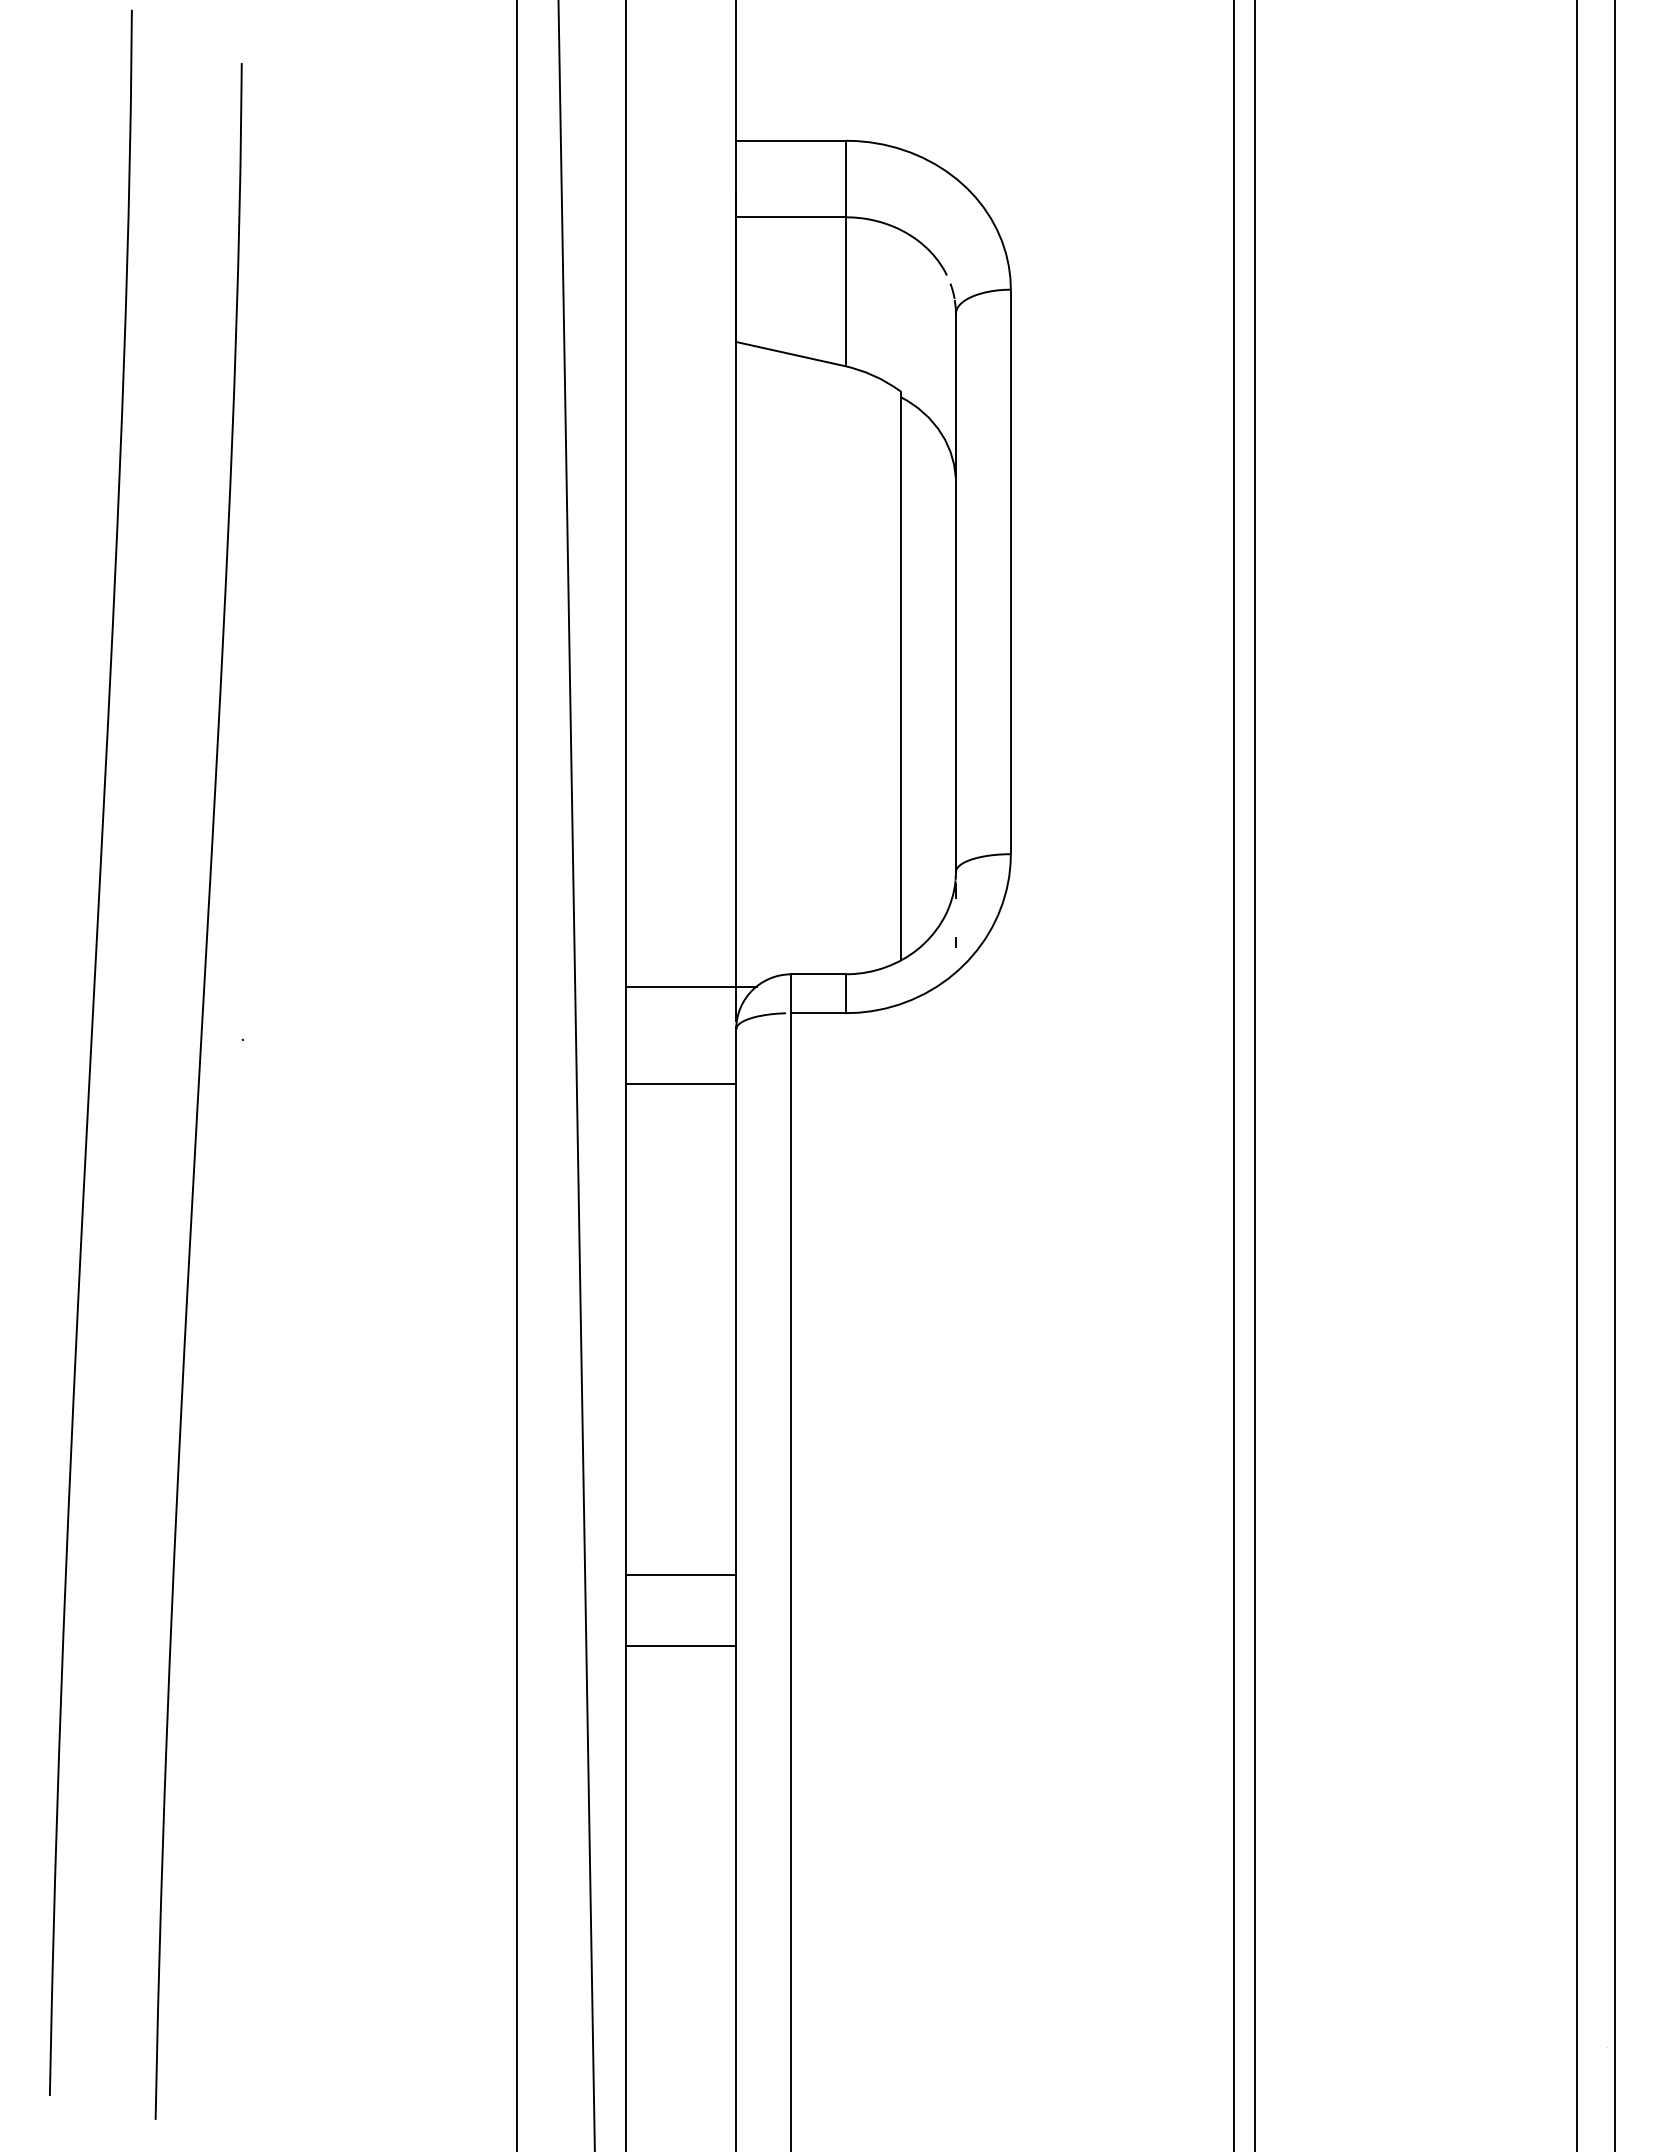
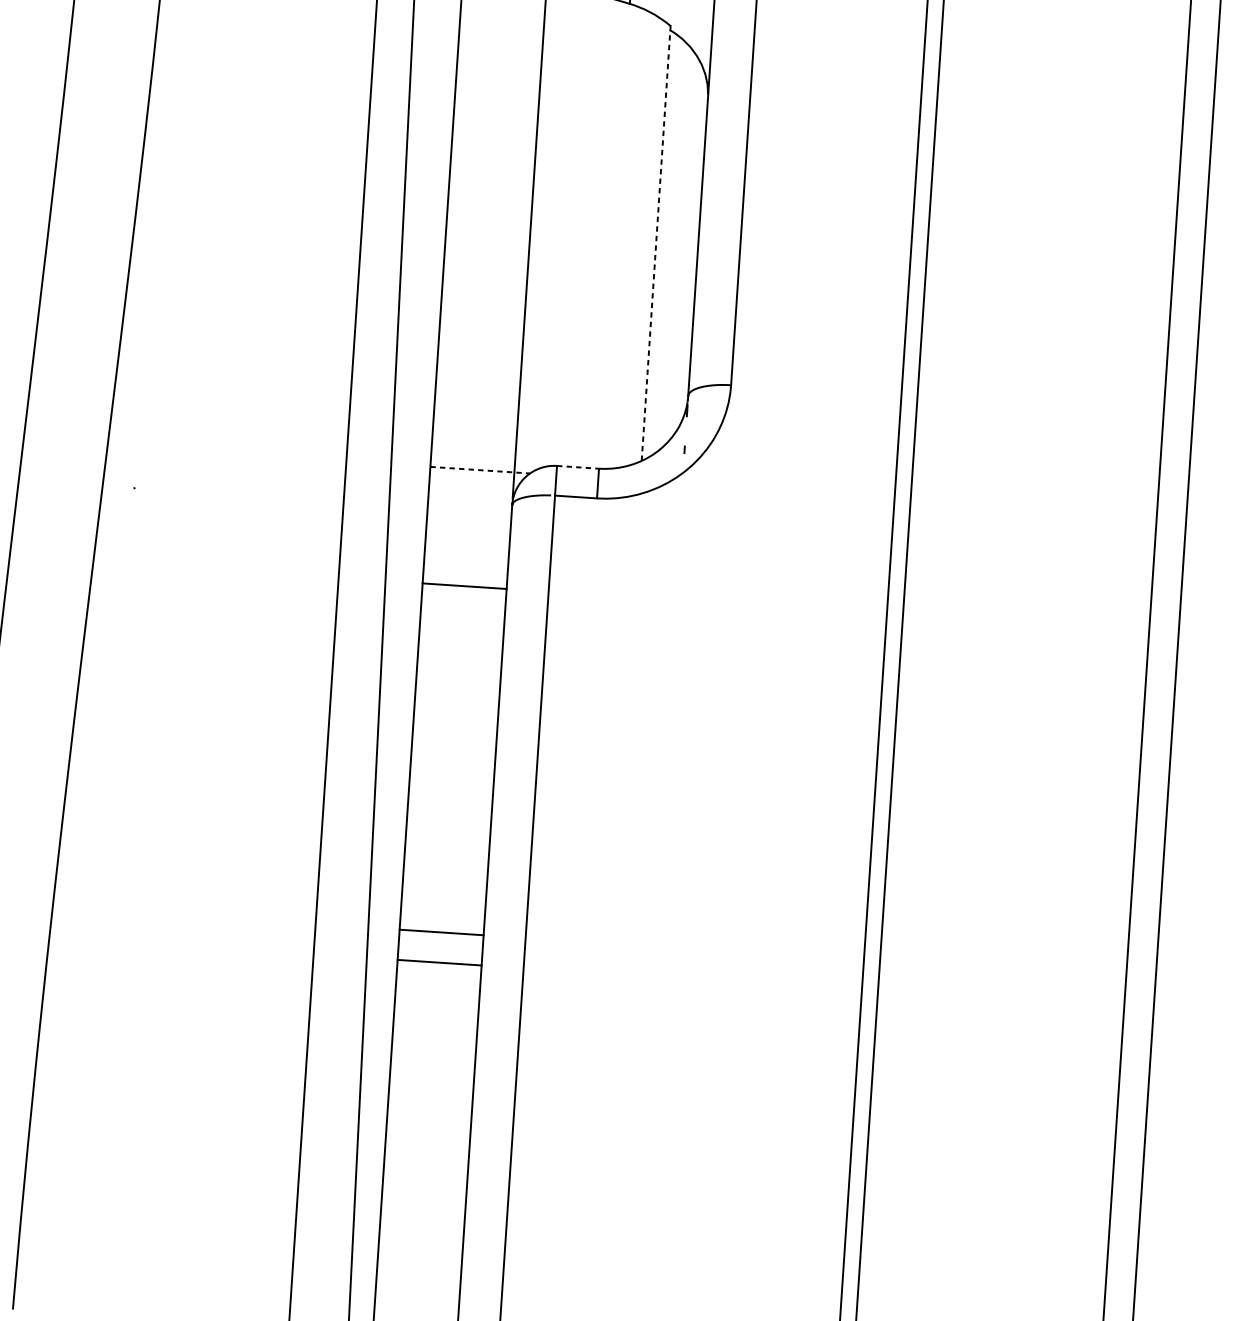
line: (901, 678) -> (656, 245), solid -> dashed
line: (819, 974) -> (578, 467), solid -> dashed
line: (692, 986) -> (480, 470), solid -> dashed
line: (681, 1083) -> (464, 585), moved
line: (681, 1575) -> (439, 962), moved
line: (681, 1645) -> (441, 932), moved

